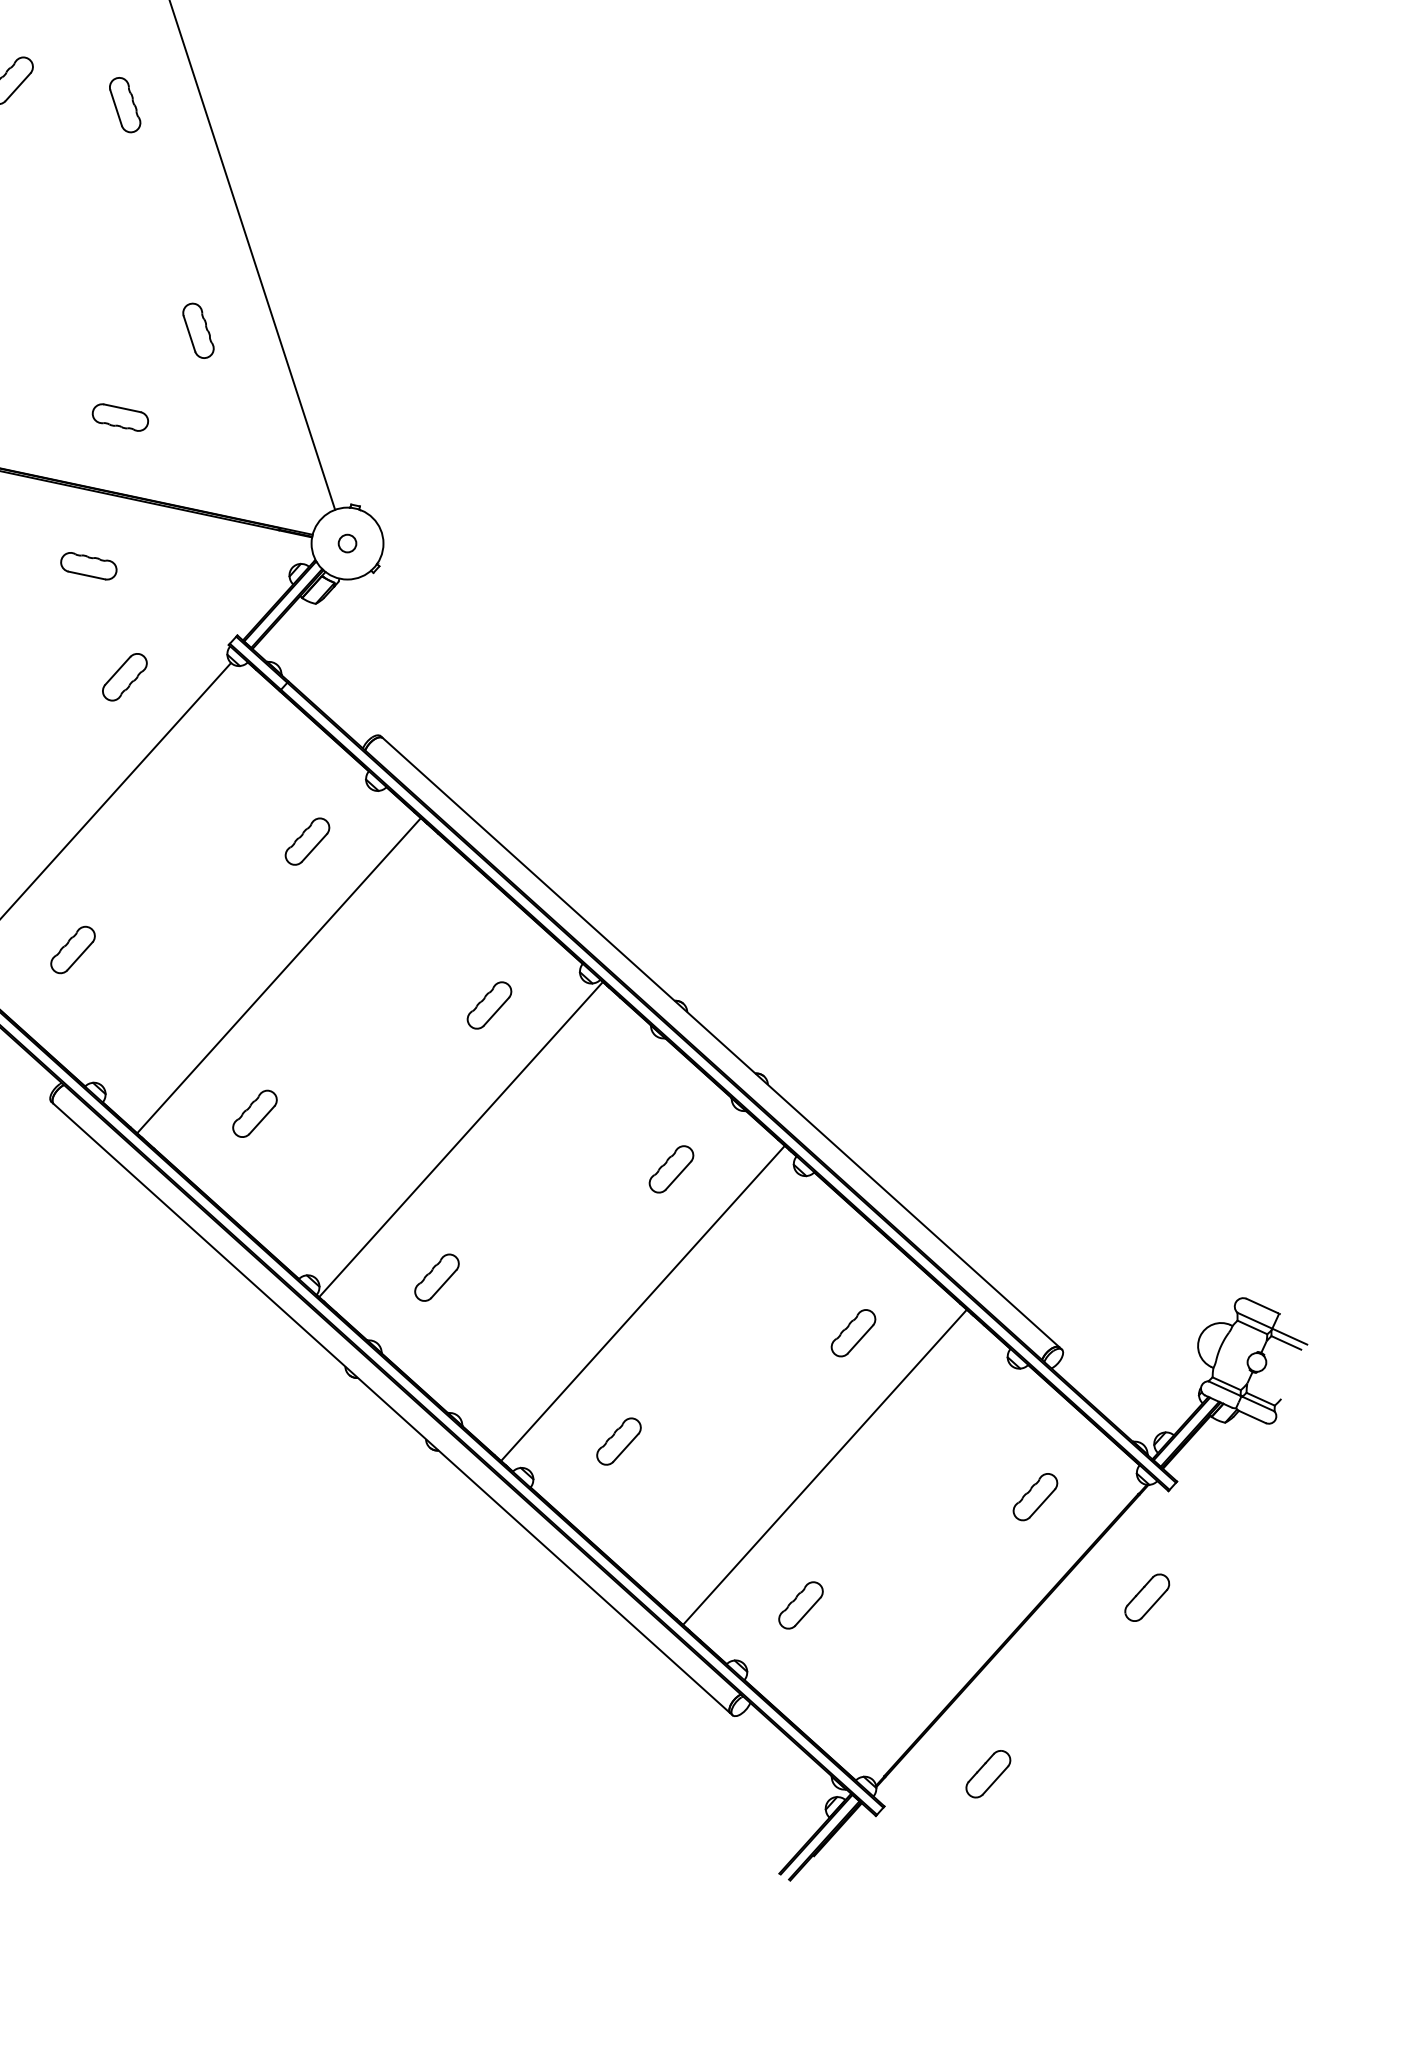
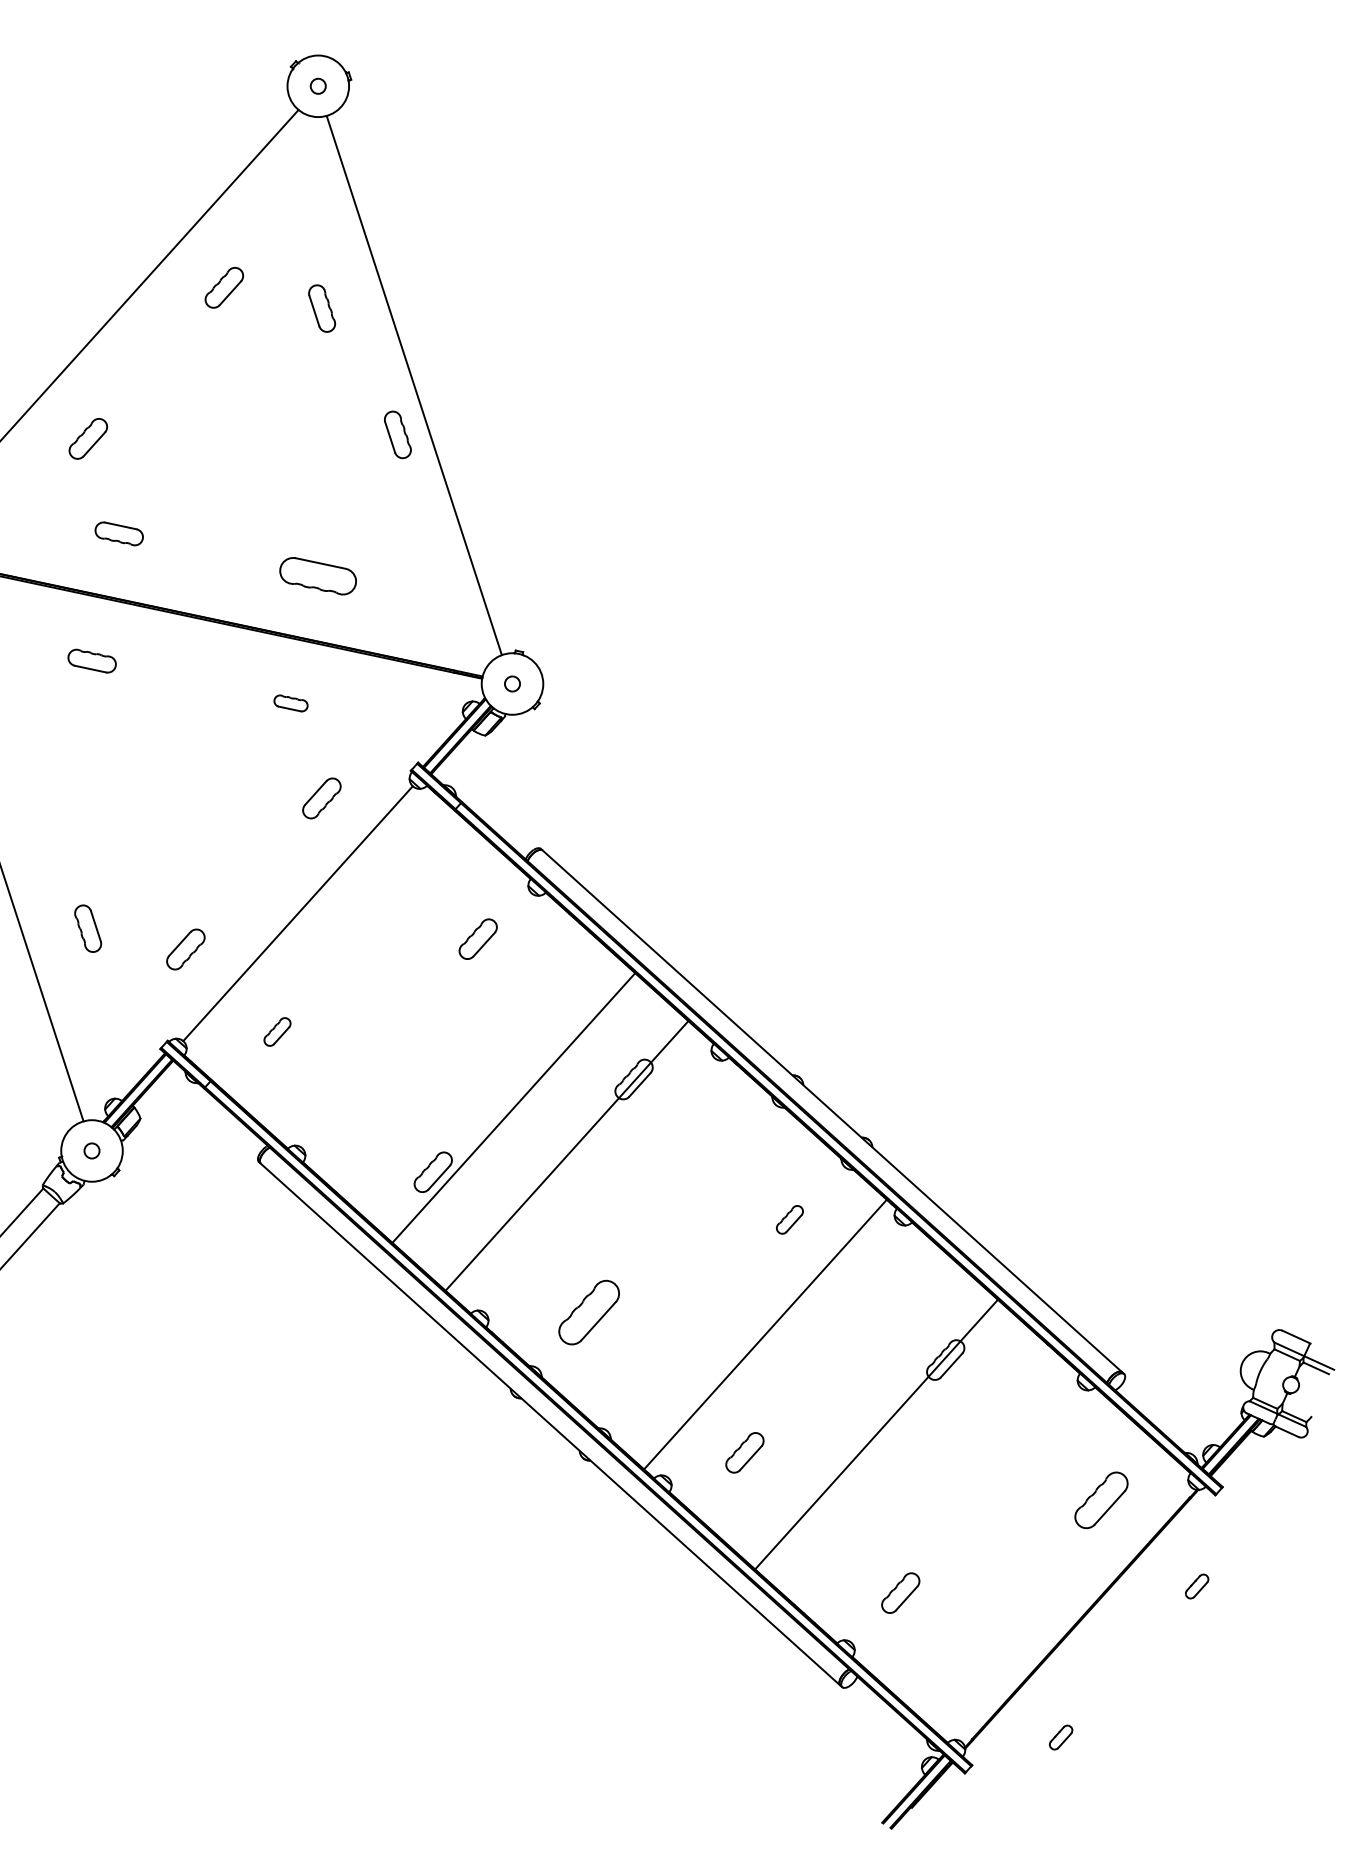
part: (198, 330) -> (397, 434), moved
part: (119, 416) -> (317, 575), size x1.6
part: (88, 566) -> (290, 703), size x0.7
part: (73, 949) -> (277, 1031), size x0.7
line: (278, 975) -> (513, 1107), moved
line: (460, 1139) -> (566, 1156), moved
part: (671, 1169) -> (789, 1219), size x0.7
part: (436, 1277) -> (588, 1312), size x1.6
line: (824, 1466) -> (875, 1434), moved
part: (1035, 1497) -> (1101, 1500), size x1.4
part: (1146, 1597) -> (1196, 1586), size x0.6
part: (987, 1774) -> (1060, 1737), size x0.6

